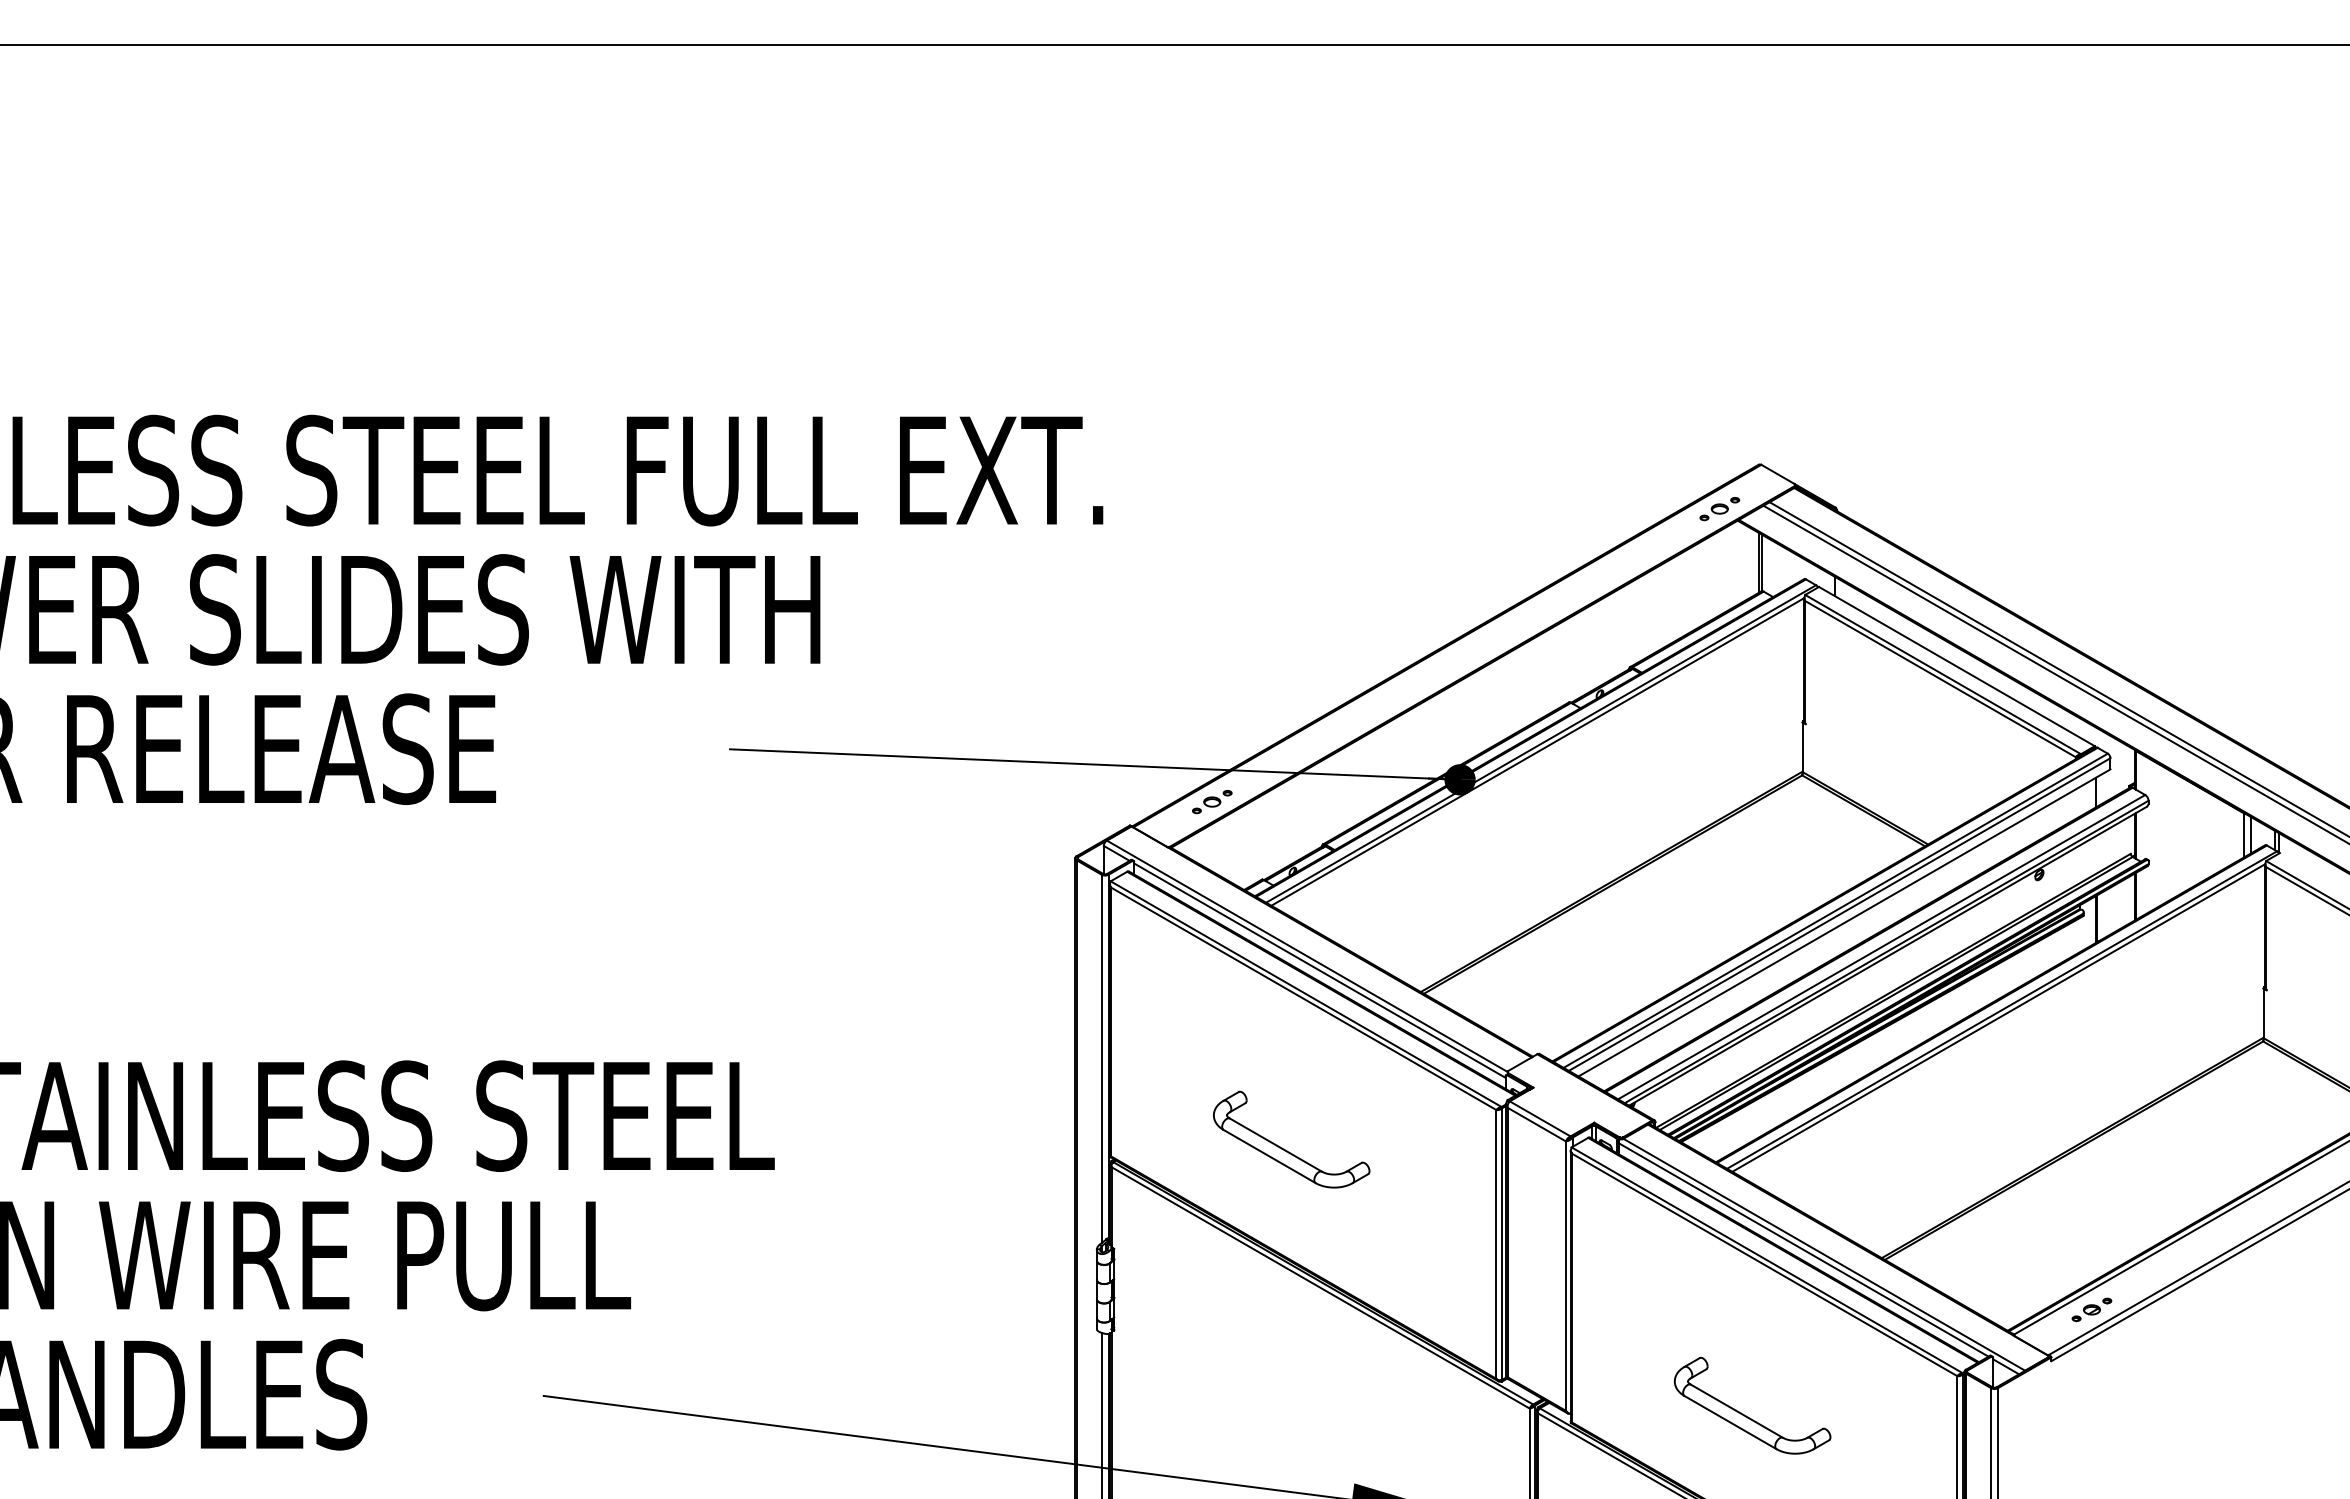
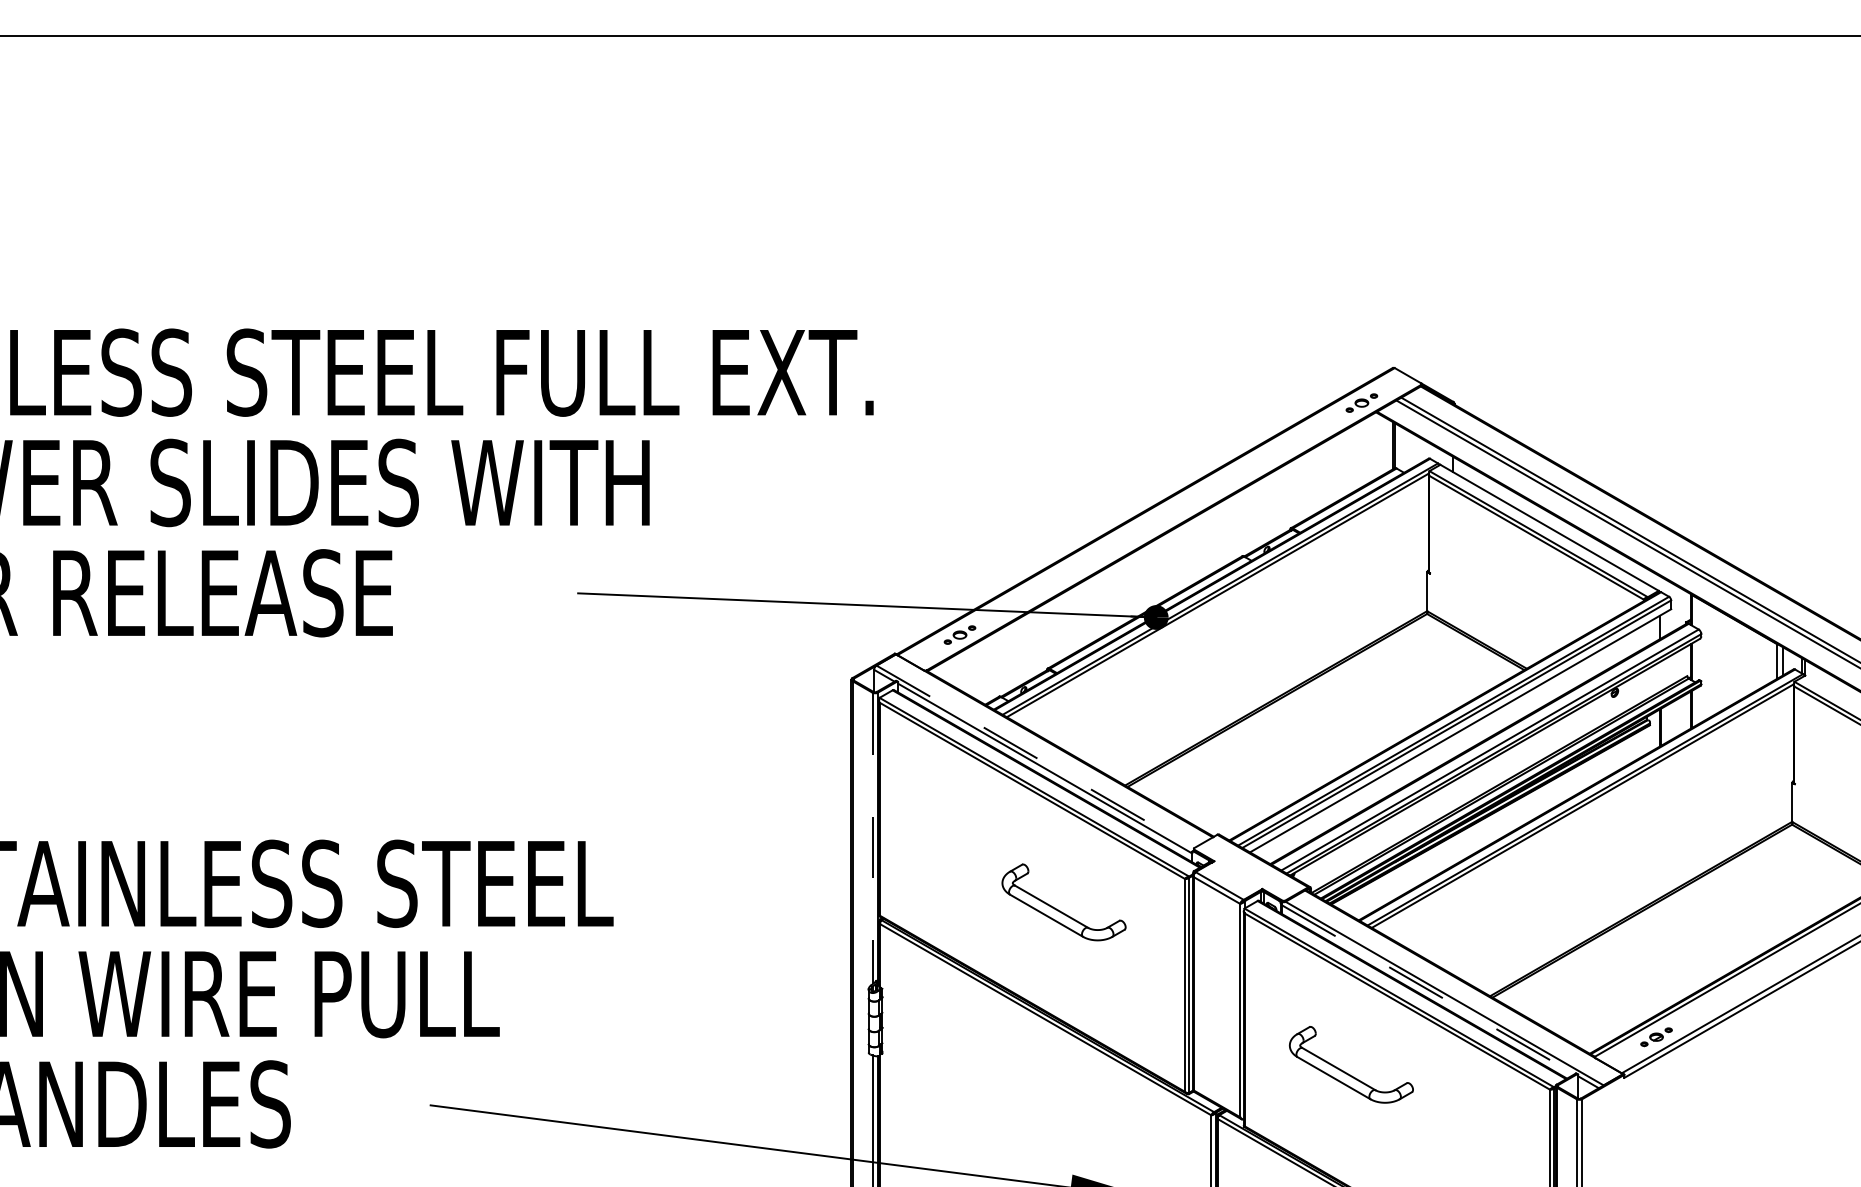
line: (1307, 956) -> (1035, 757), solid -> dashed
line: (1101, 1059) -> (872, 838), solid -> dashed
part: (1285, 1149) -> (1059, 910), moved
line: (1804, 1250) -> (1428, 990), solid -> dashed
part: (1746, 1415) -> (1346, 1072), moved

